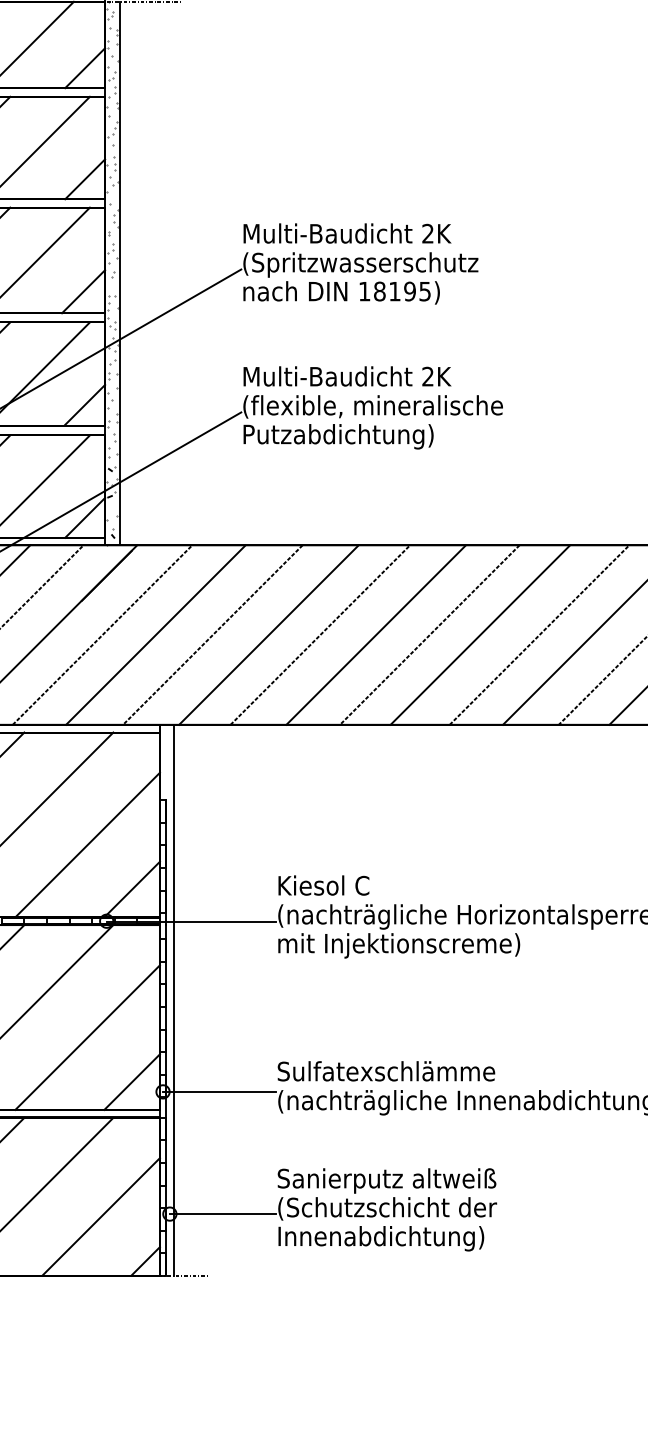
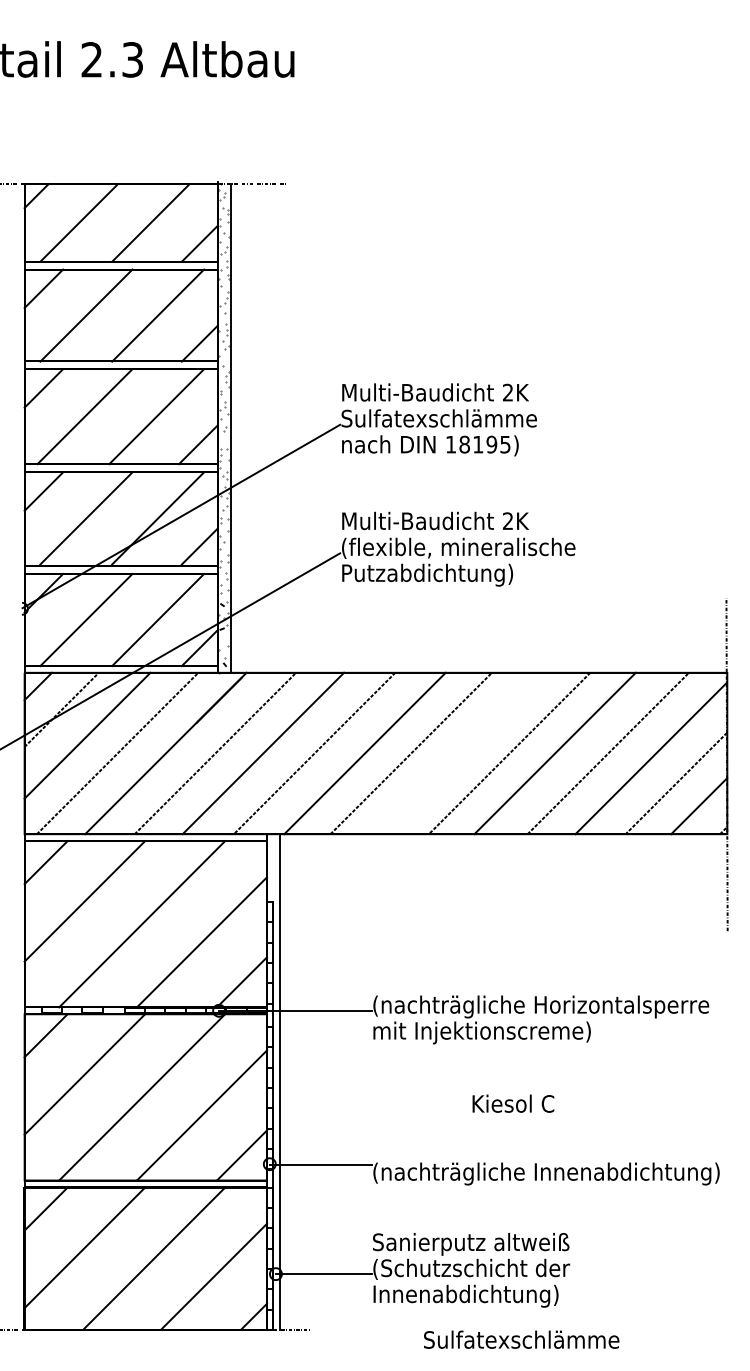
text: (360, 264) -> (447, 420), (Spritzwasserschutz -> Sulfatexschlämme
line: (376, 635) -> (461, 753), removed
text: (323, 885) -> (513, 1103), moved
text: (386, 1071) -> (521, 1339), moved

